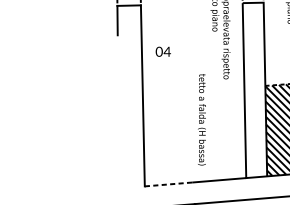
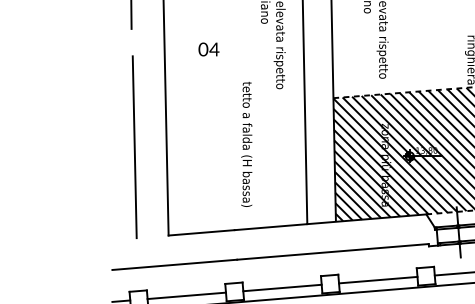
text: (163, 51) -> (208, 49), moved
line: (119, 122) -> (134, 147), added
line: (169, 184) -> (202, 232), dashed -> solid

